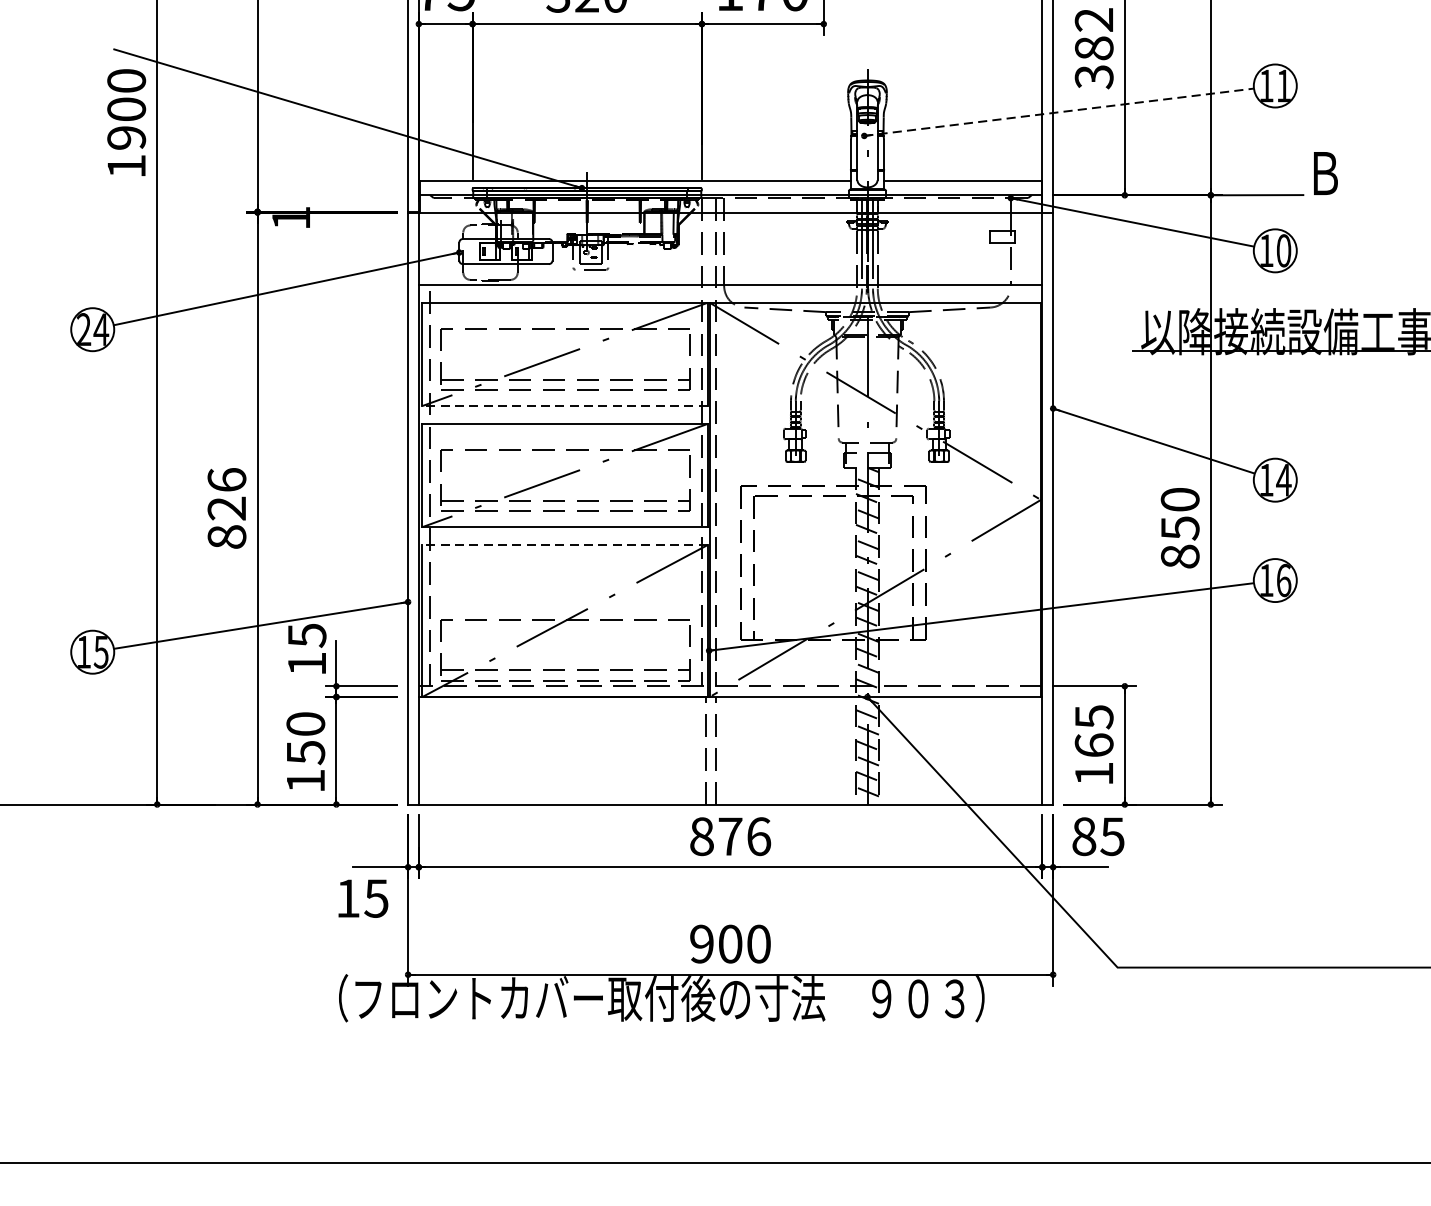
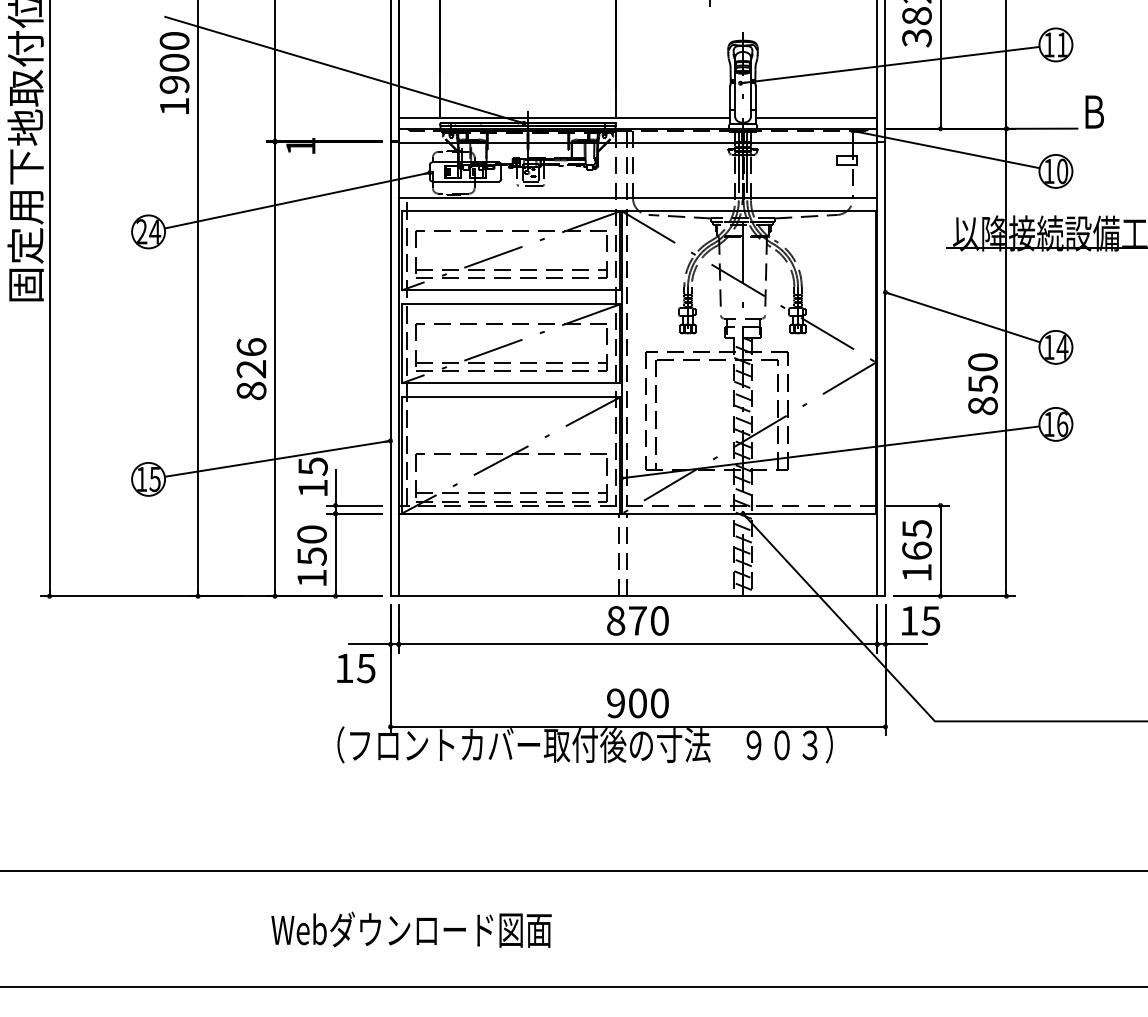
line: (1059, 112) -> (890, 65), dashed -> solid
line: (564, 406) -> (510, 290), dashed -> solid
line: (564, 545) -> (510, 397), dashed -> solid
text: (759, 836) -> (660, 620), 876 -> 870
text: (1084, 836) -> (909, 620), 85 -> 15

